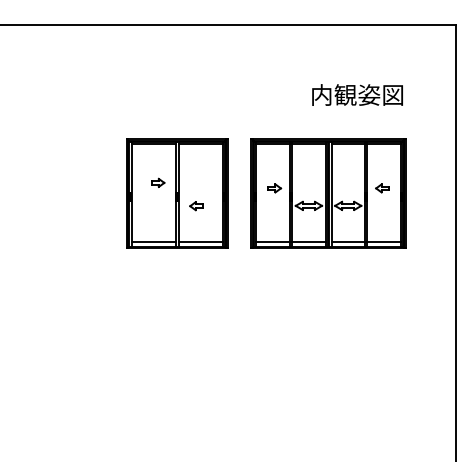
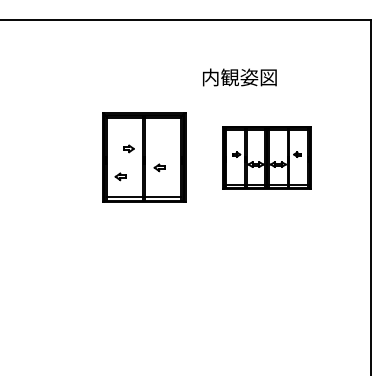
text: (357, 95) -> (239, 77), moved
part: (327, 193) -> (266, 157), size x0.7
part: (148, 216) -> (120, 176), added

